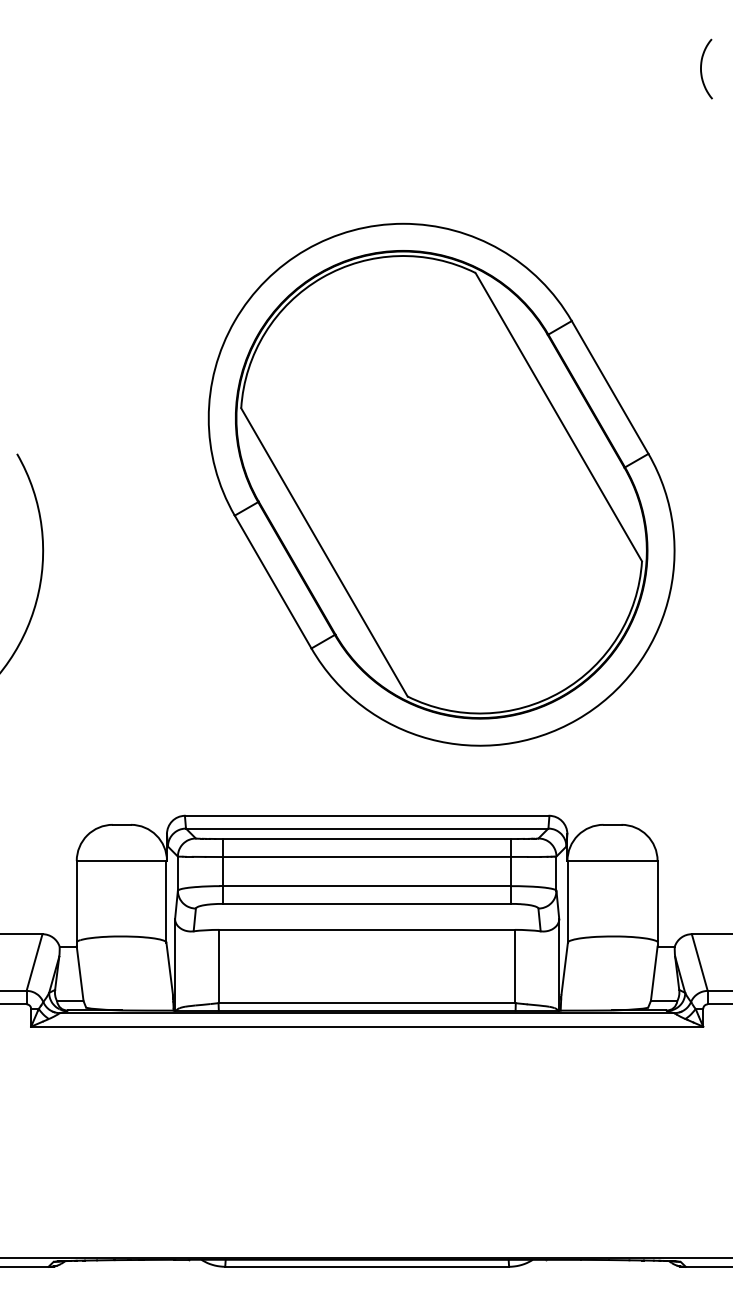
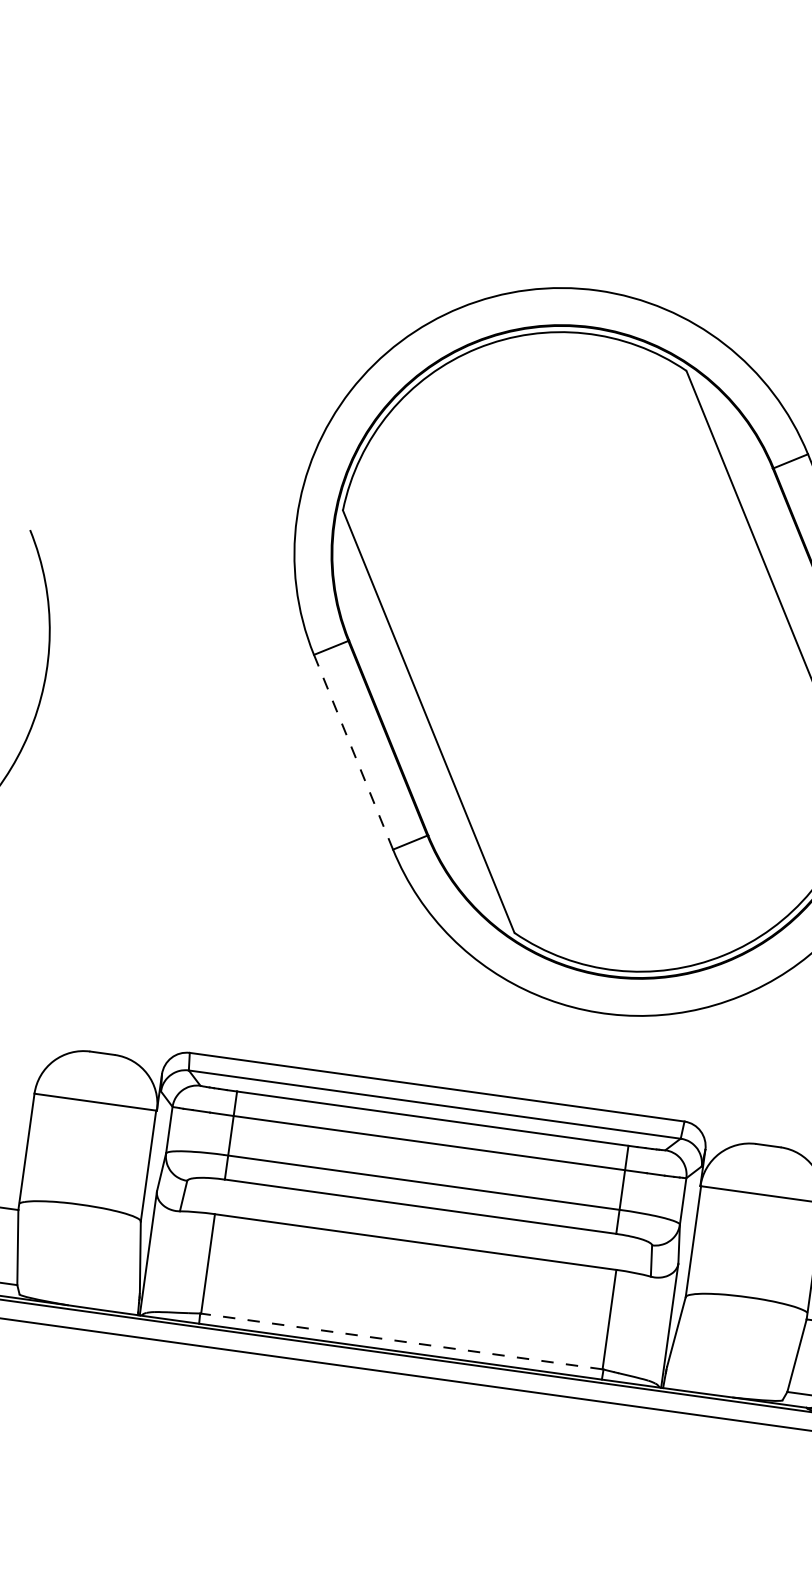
line: (273, 582) -> (353, 752), solid -> dashed
line: (367, 1003) -> (402, 1342), solid -> dashed

